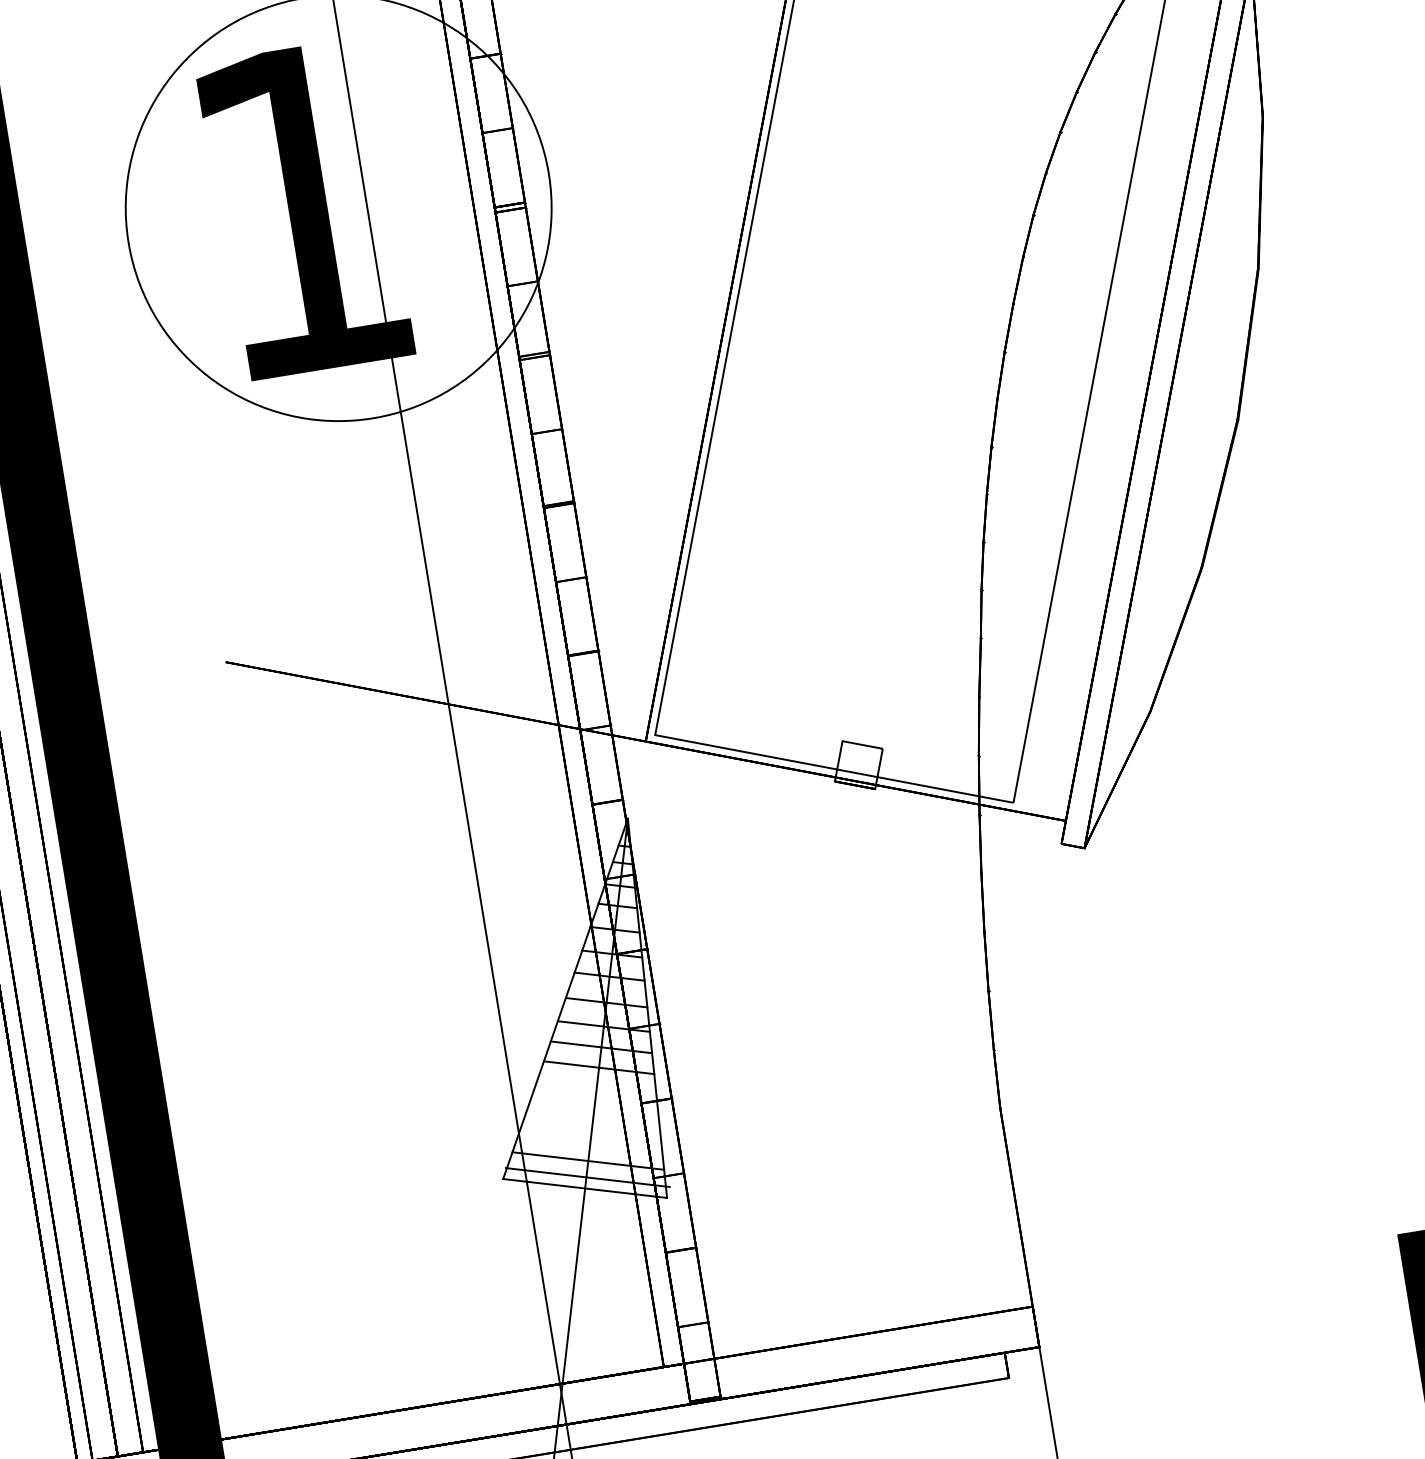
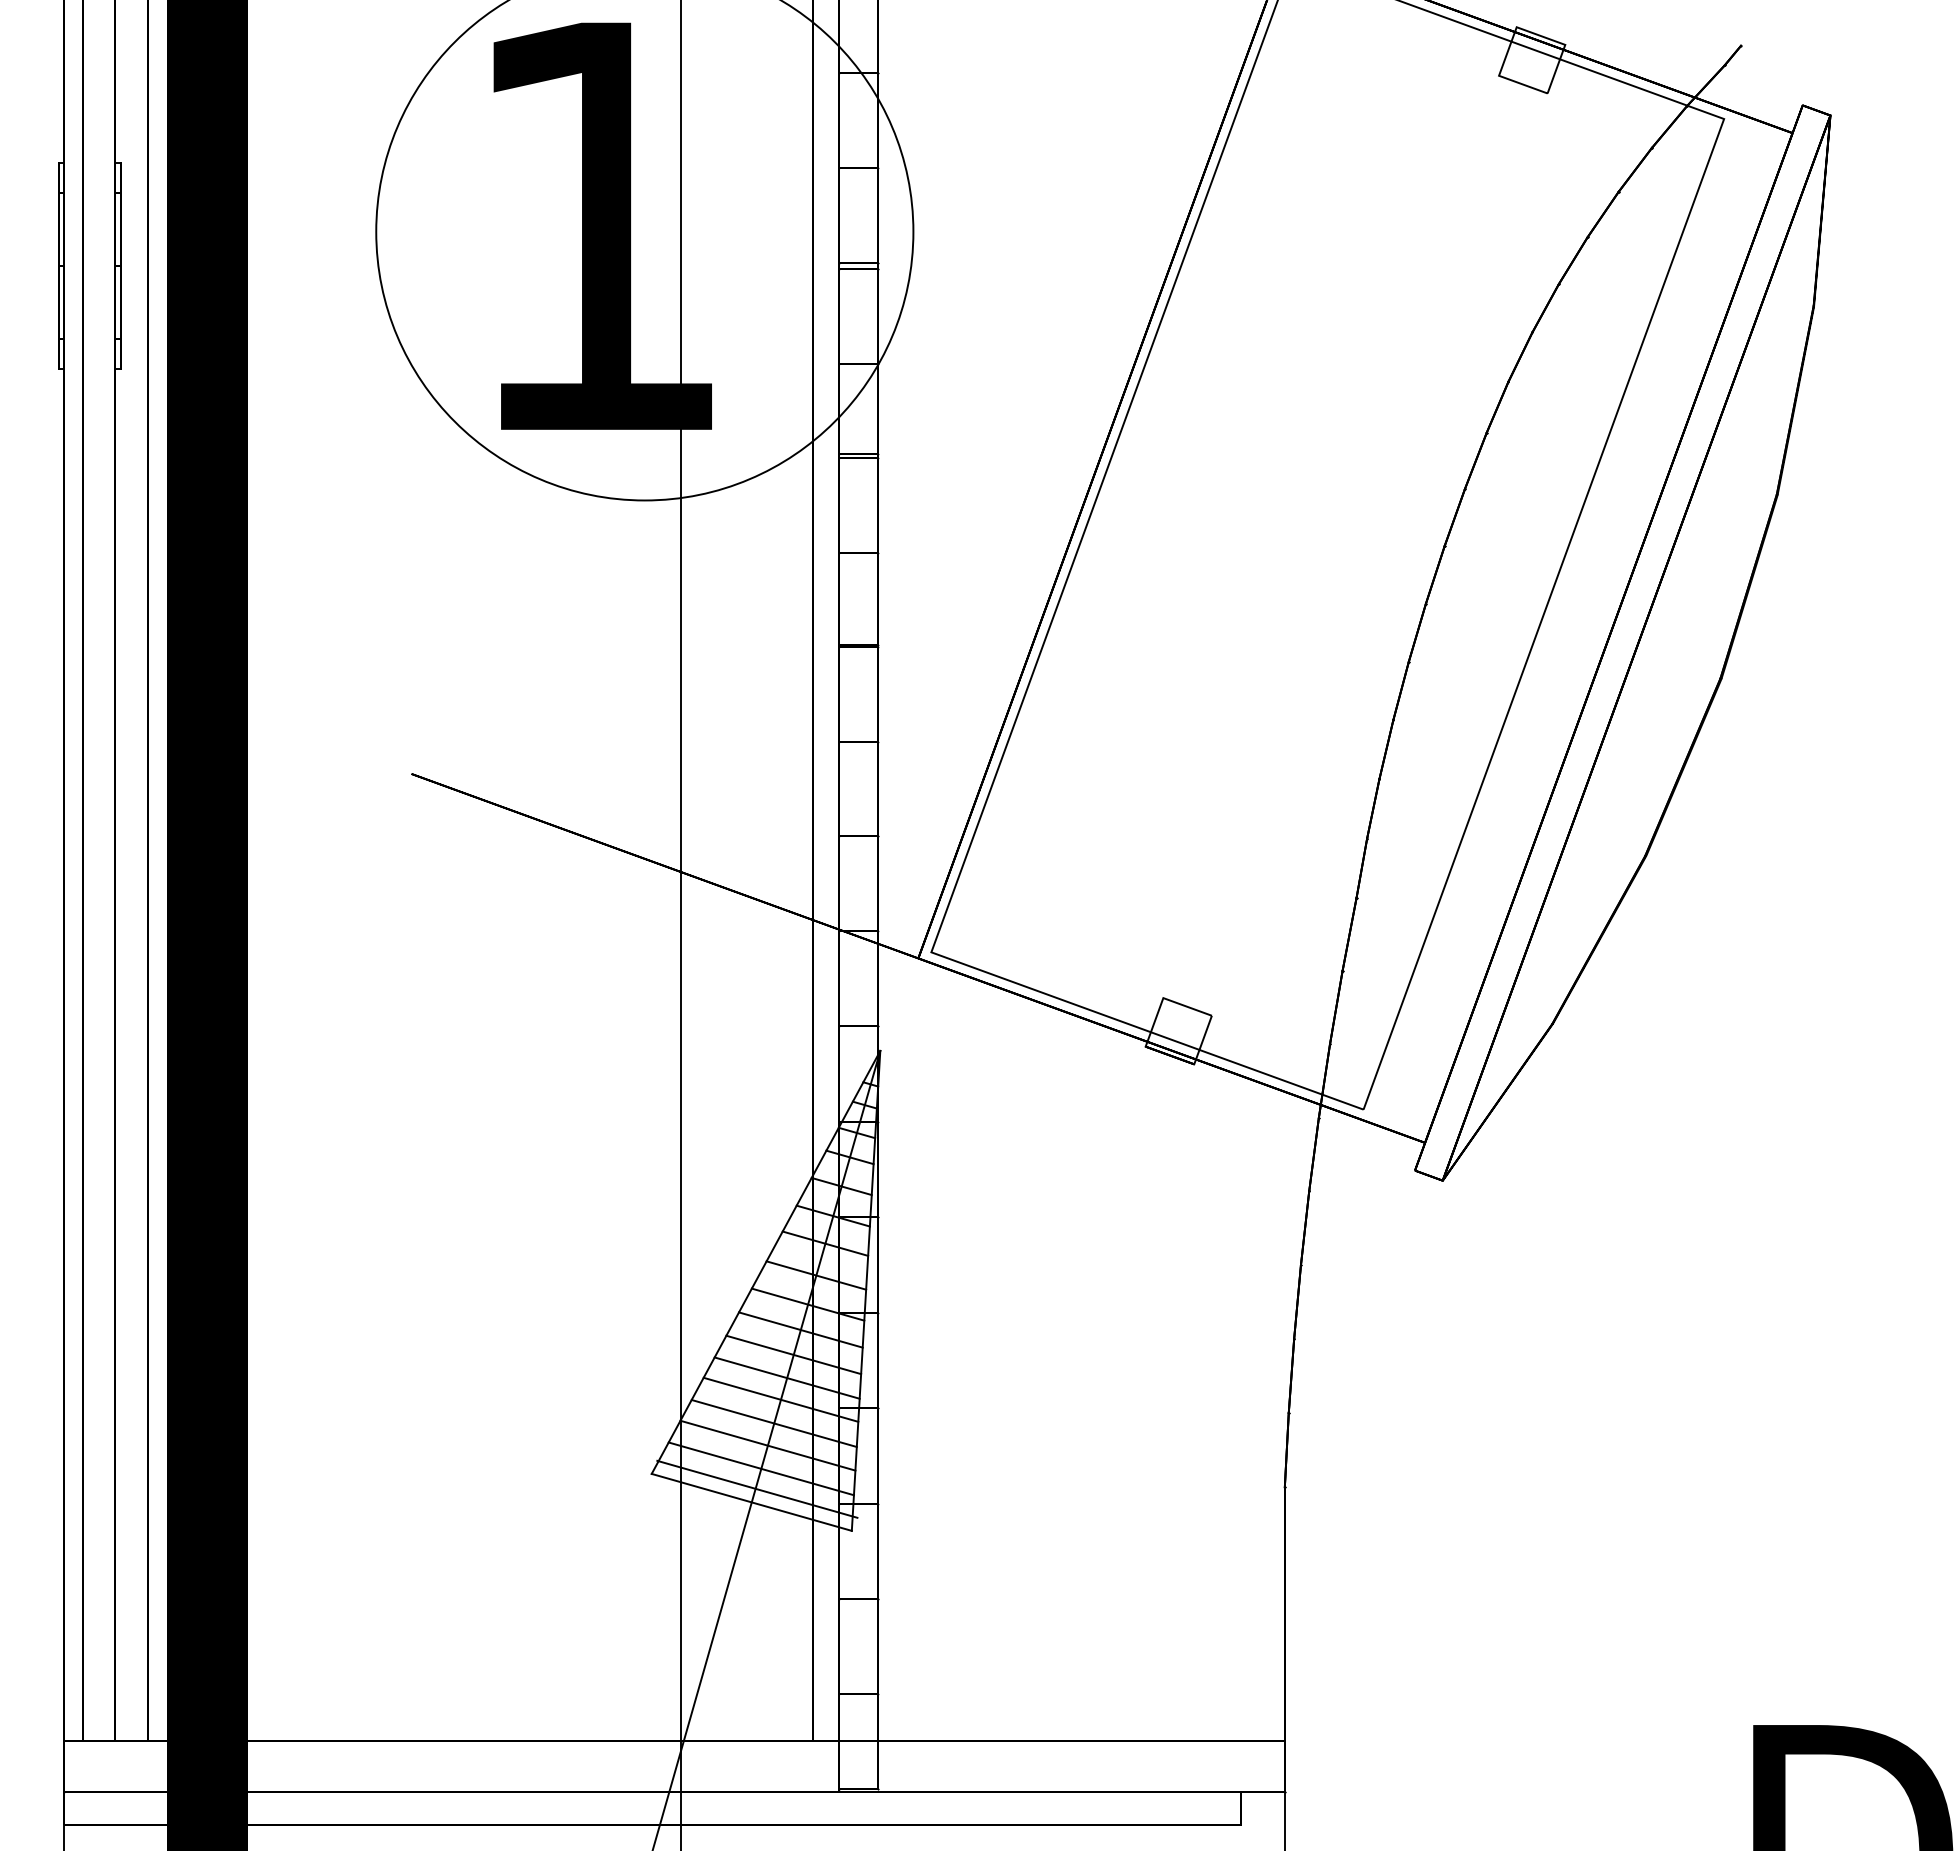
line: (596, 1086) -> (786, 1377), added
line: (594, 1104) -> (780, 1399), added
line: (592, 1123) -> (773, 1423), added
line: (590, 1141) -> (767, 1445), added

